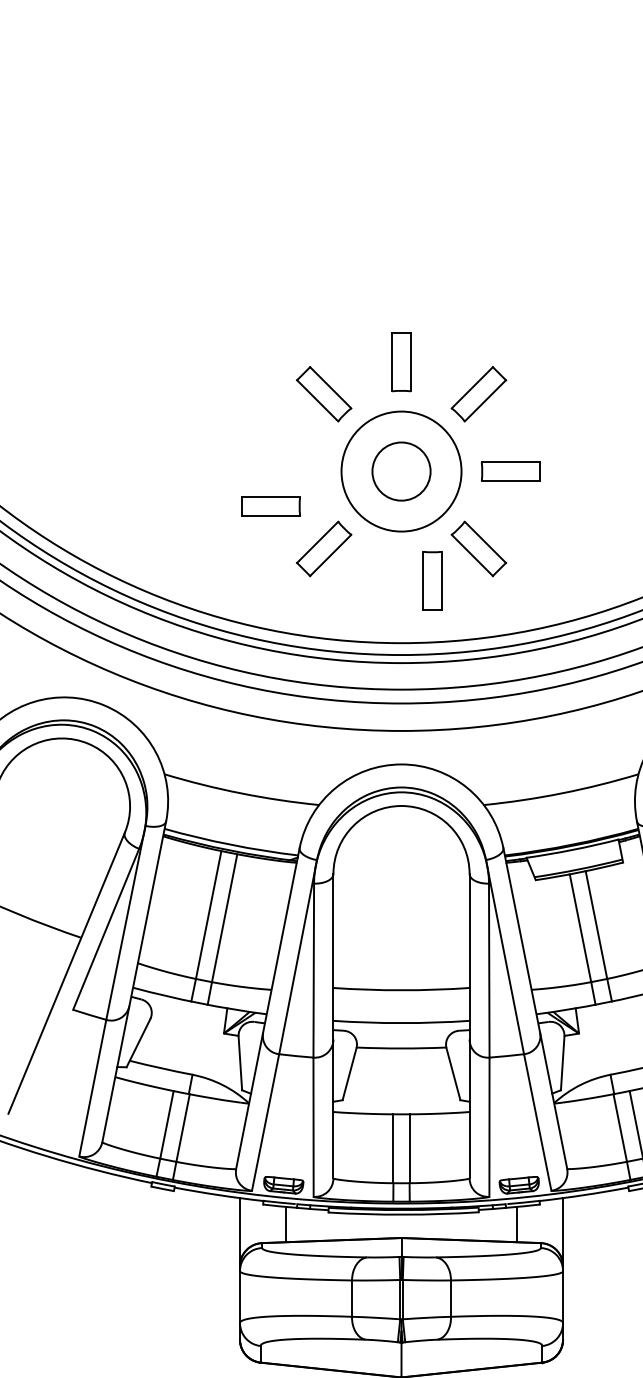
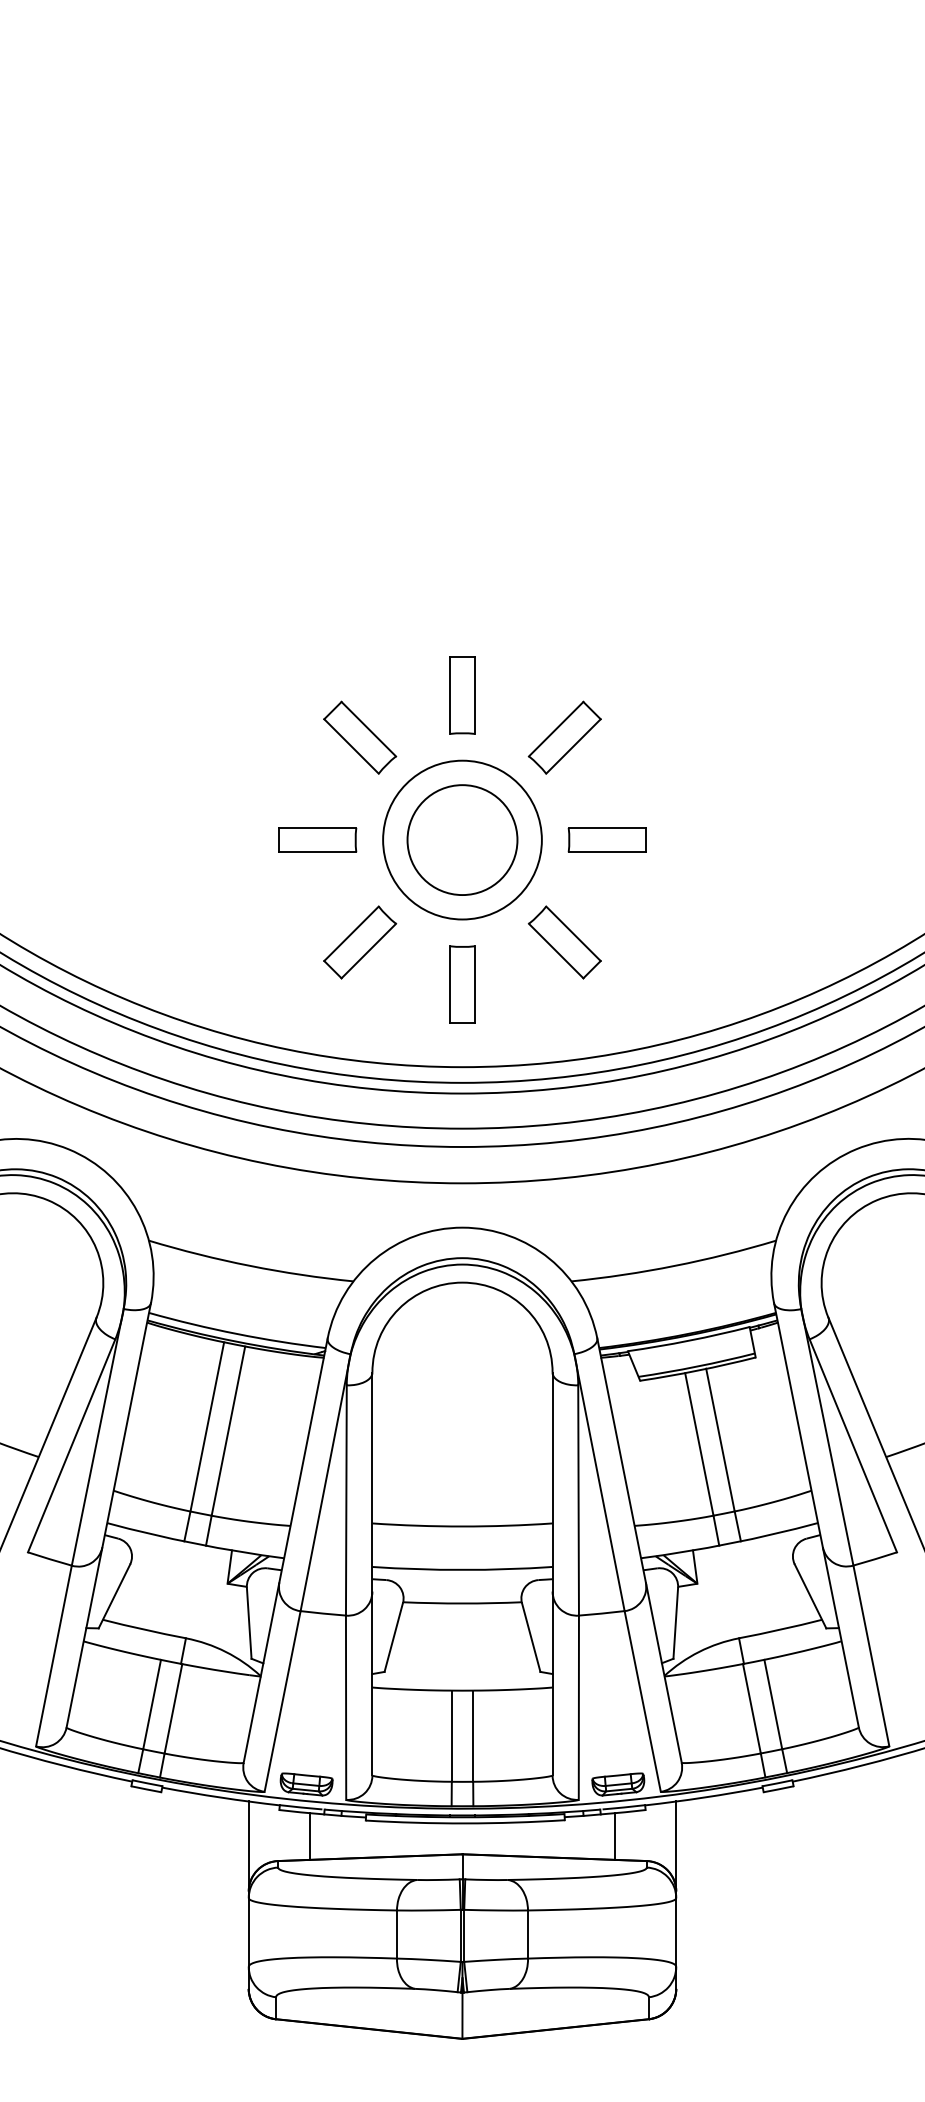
circle: (401, 471) -> (462, 840), size x1.43
part: (270, 505) -> (317, 839), moved
part: (432, 580) -> (462, 984), moved

